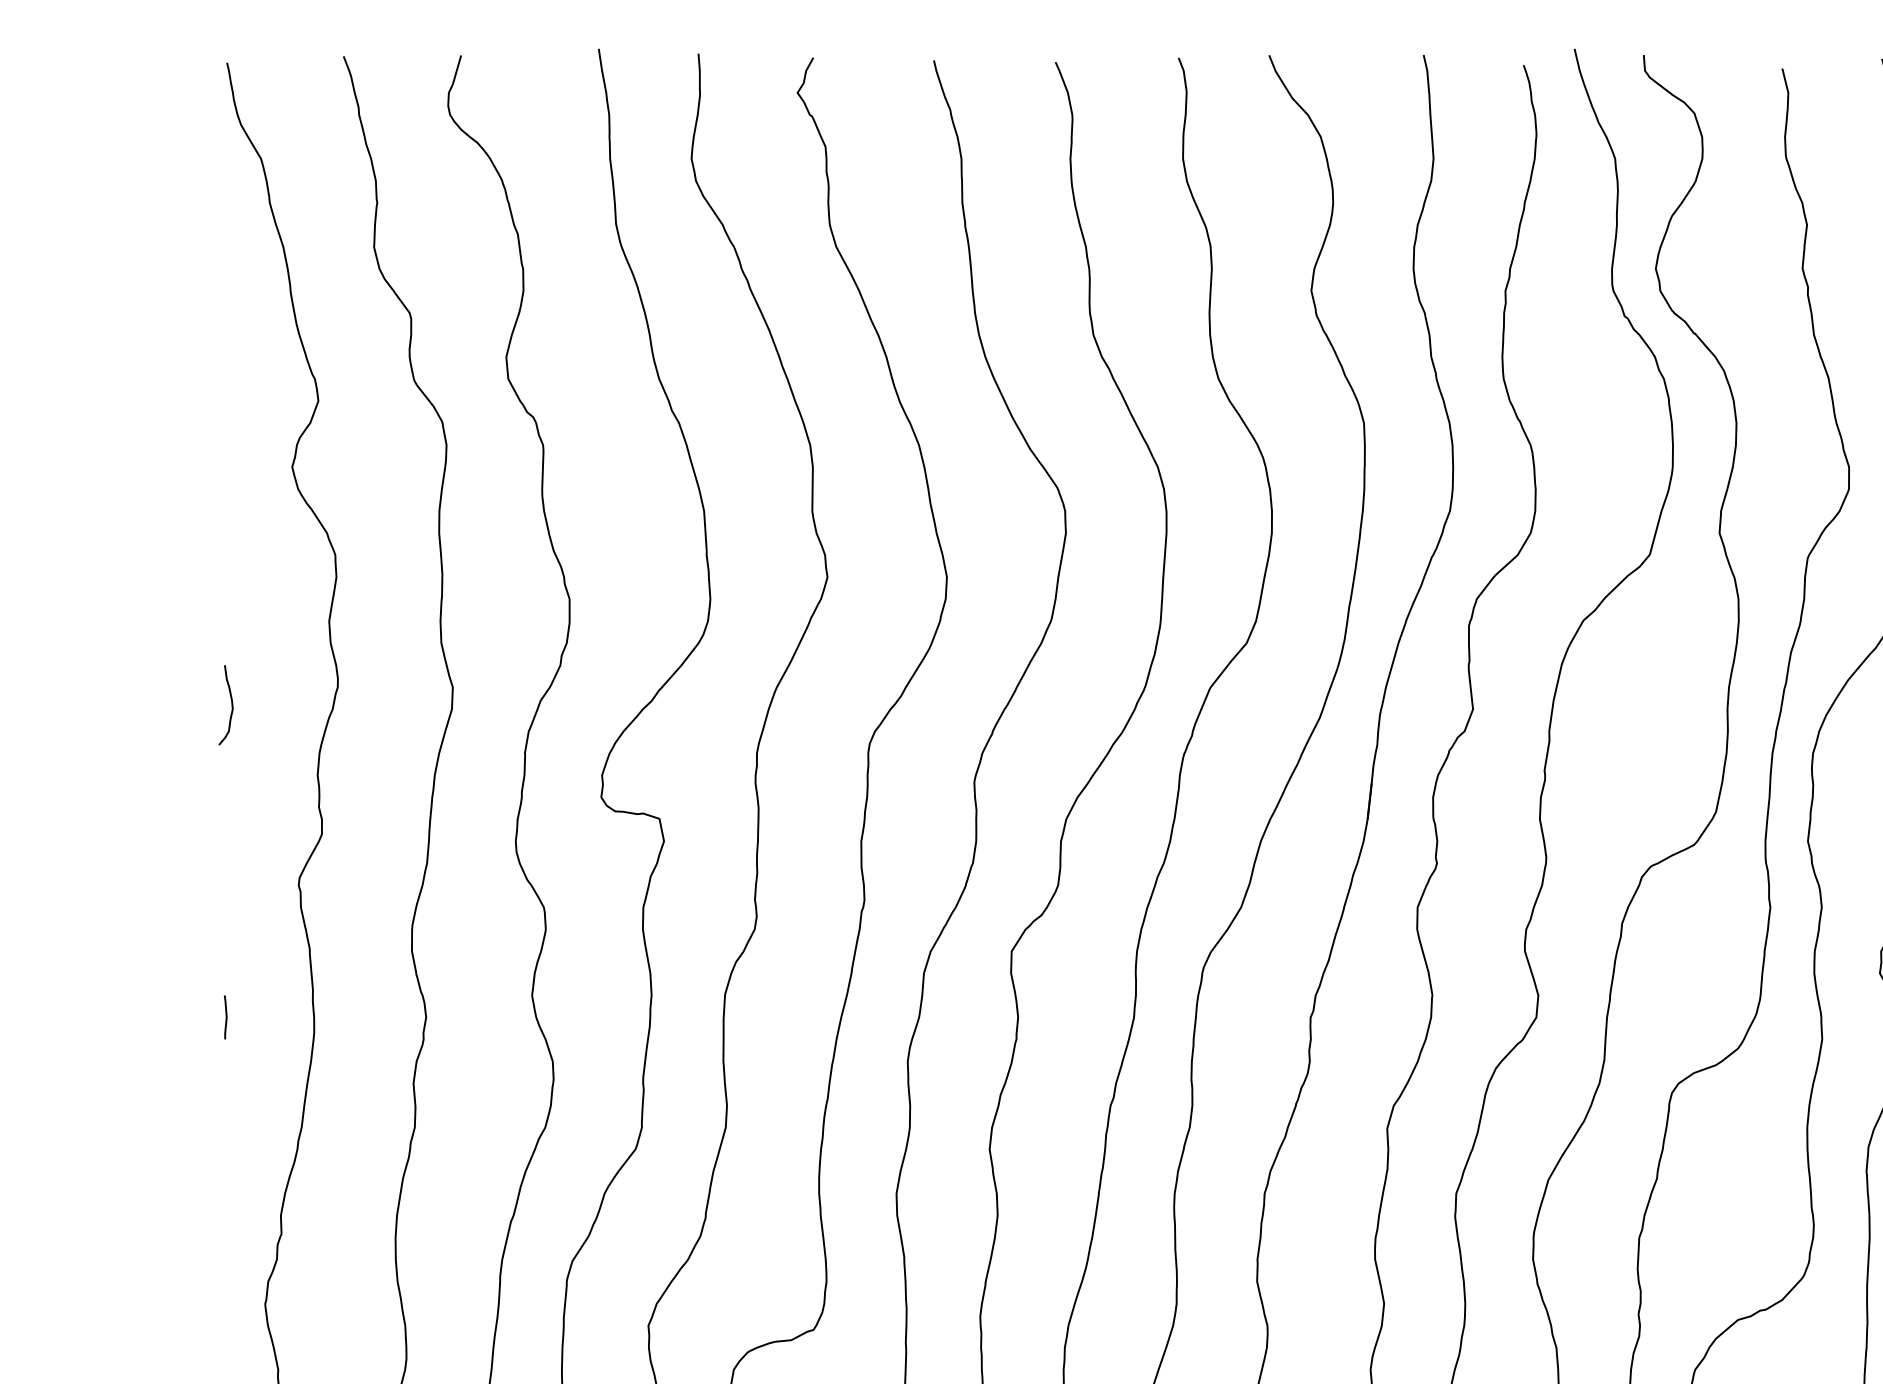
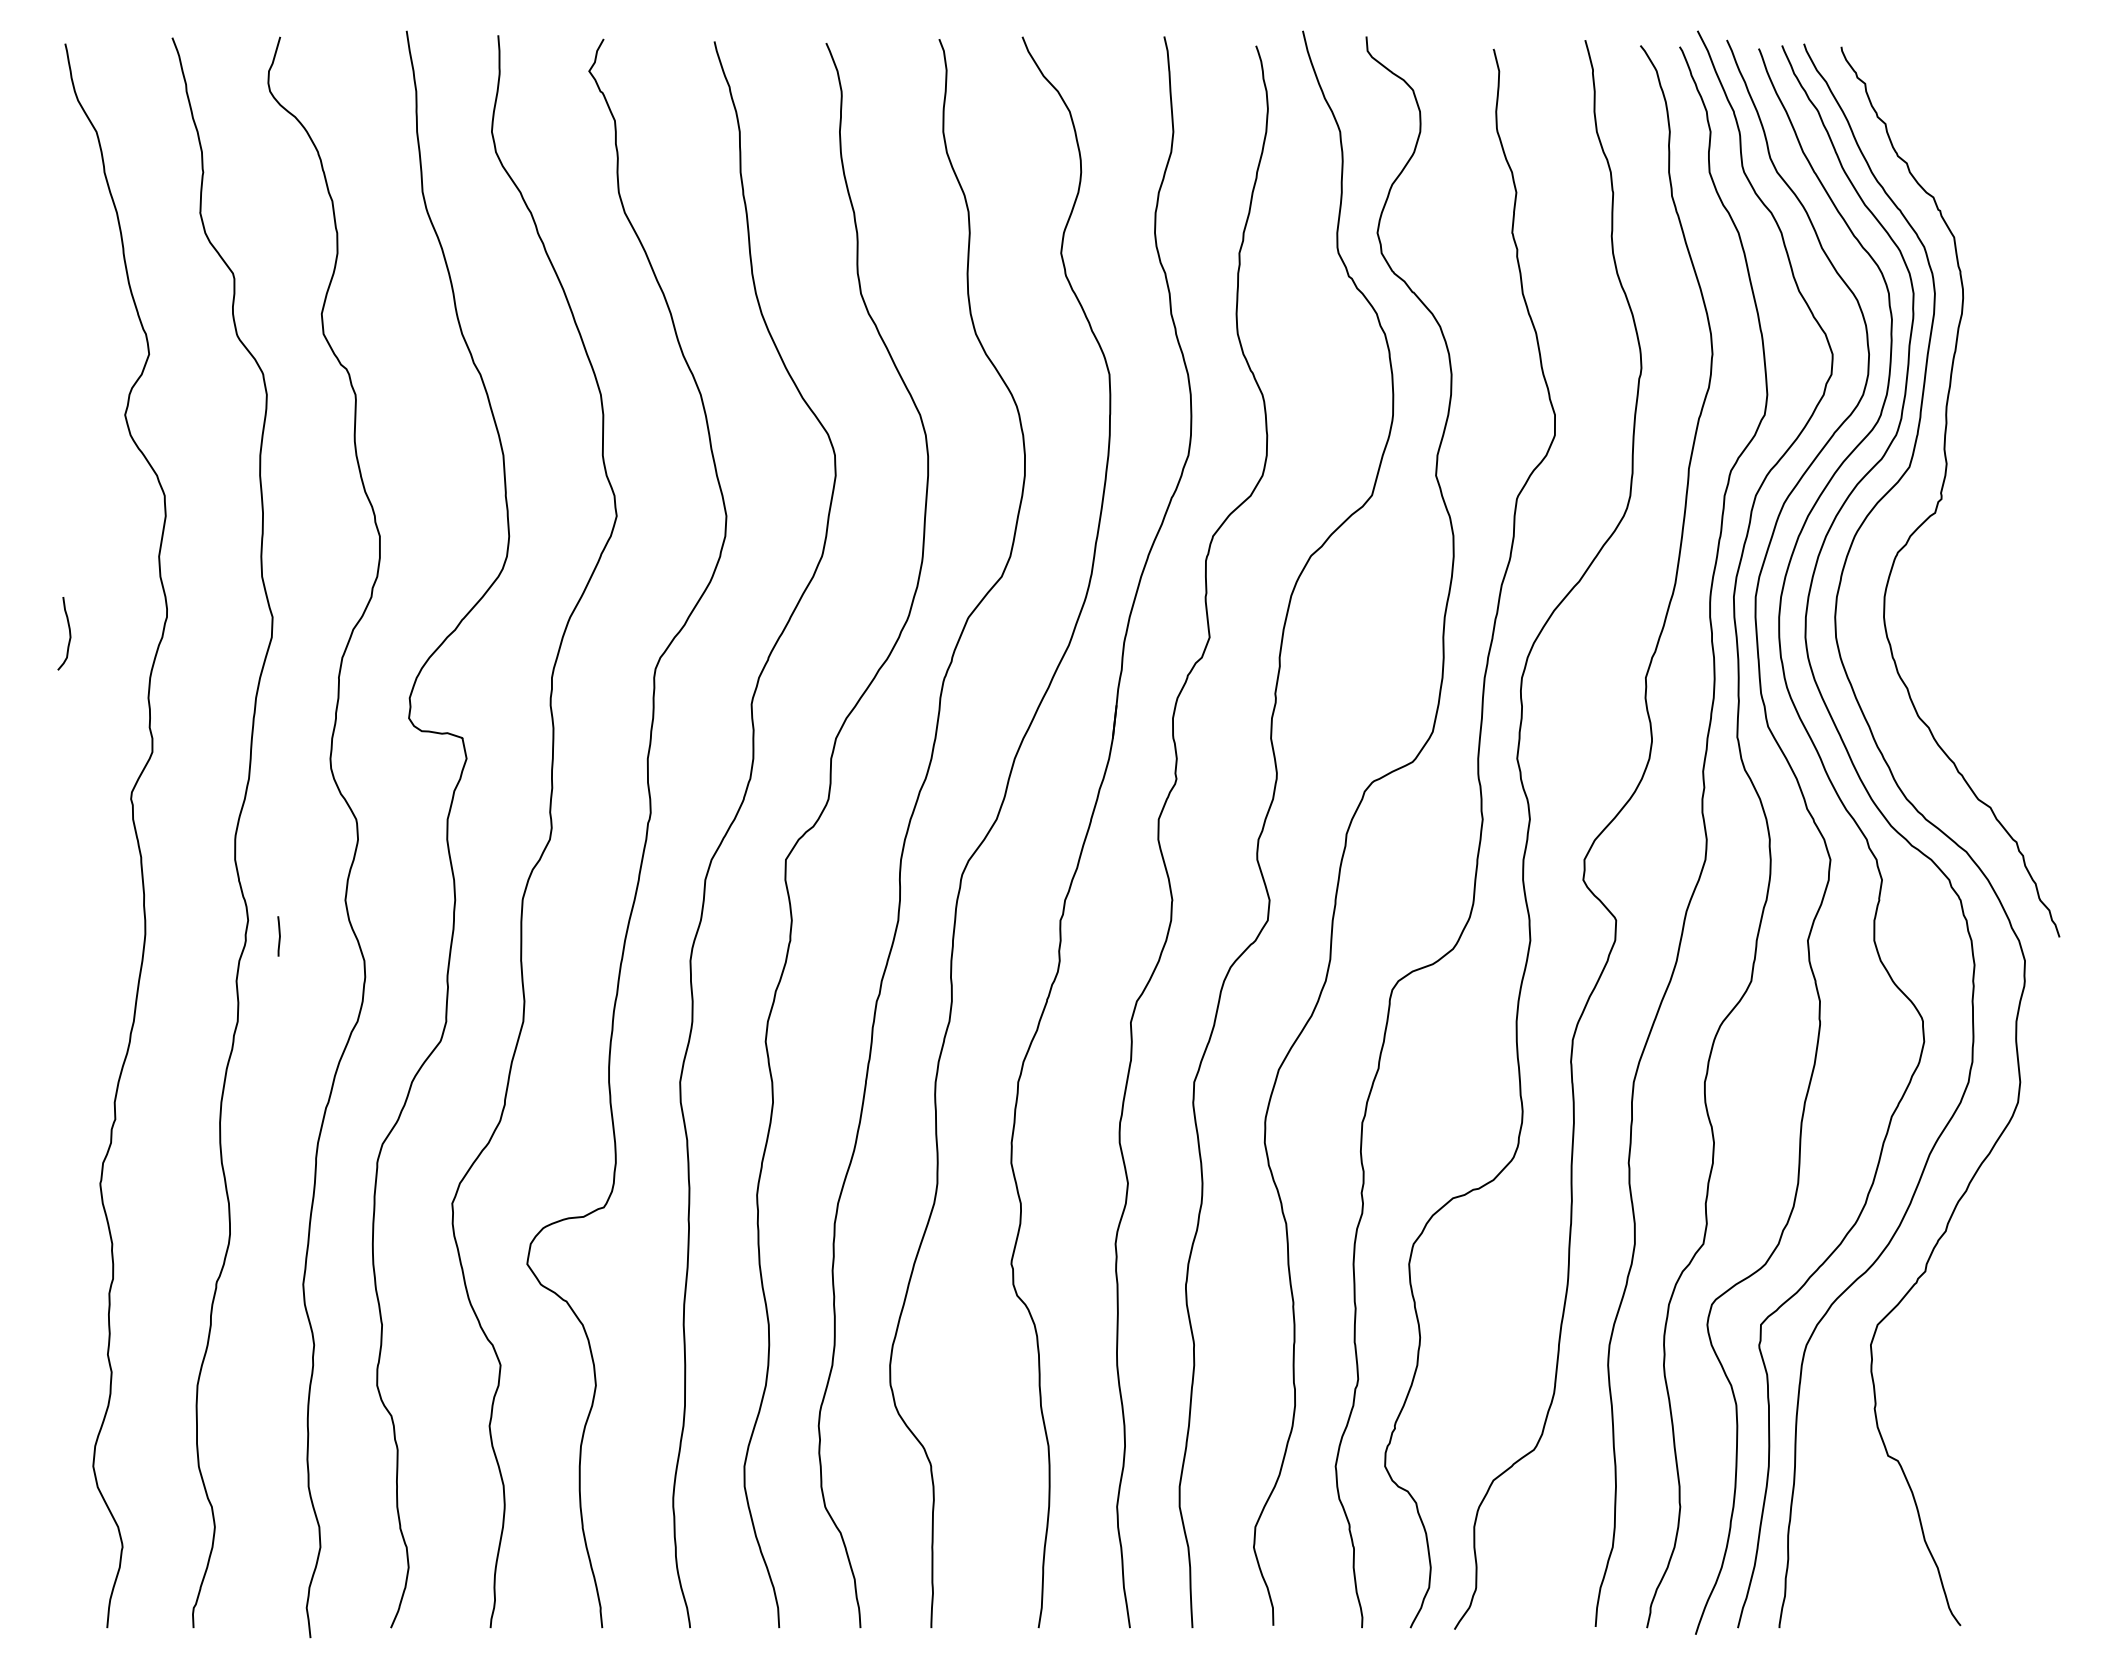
line: (226, 1017) -> (279, 936), moved

